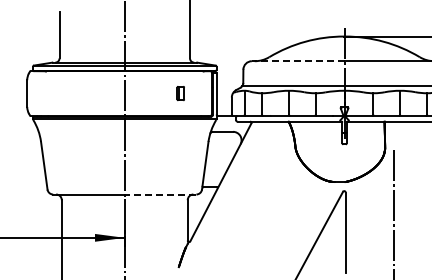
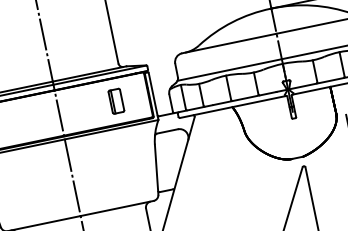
line: (297, 61) -> (228, 43), dashed -> solid
part: (180, 93) -> (116, 101), size x1.67
line: (160, 194) -> (117, 208), dashed -> solid

